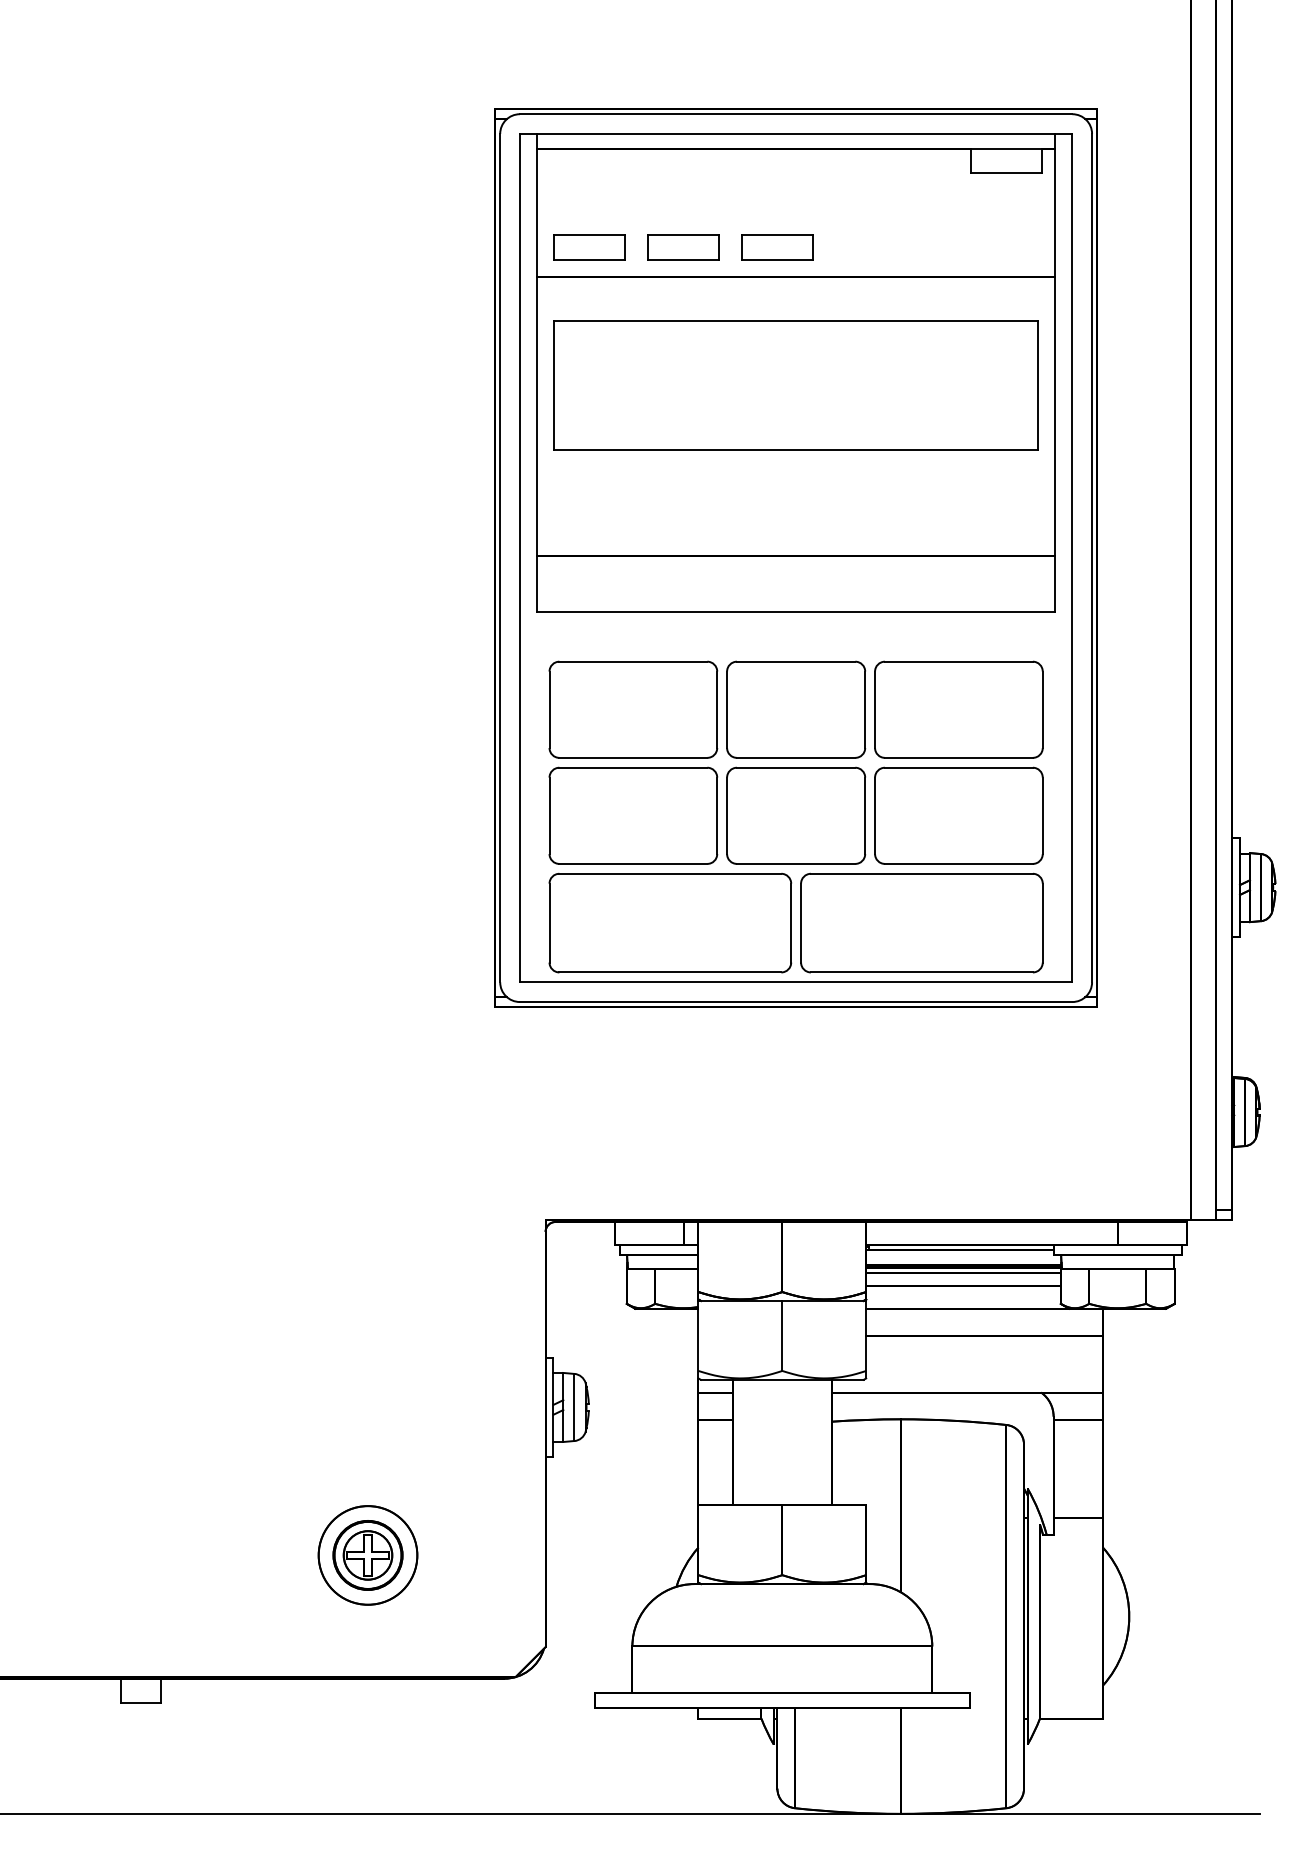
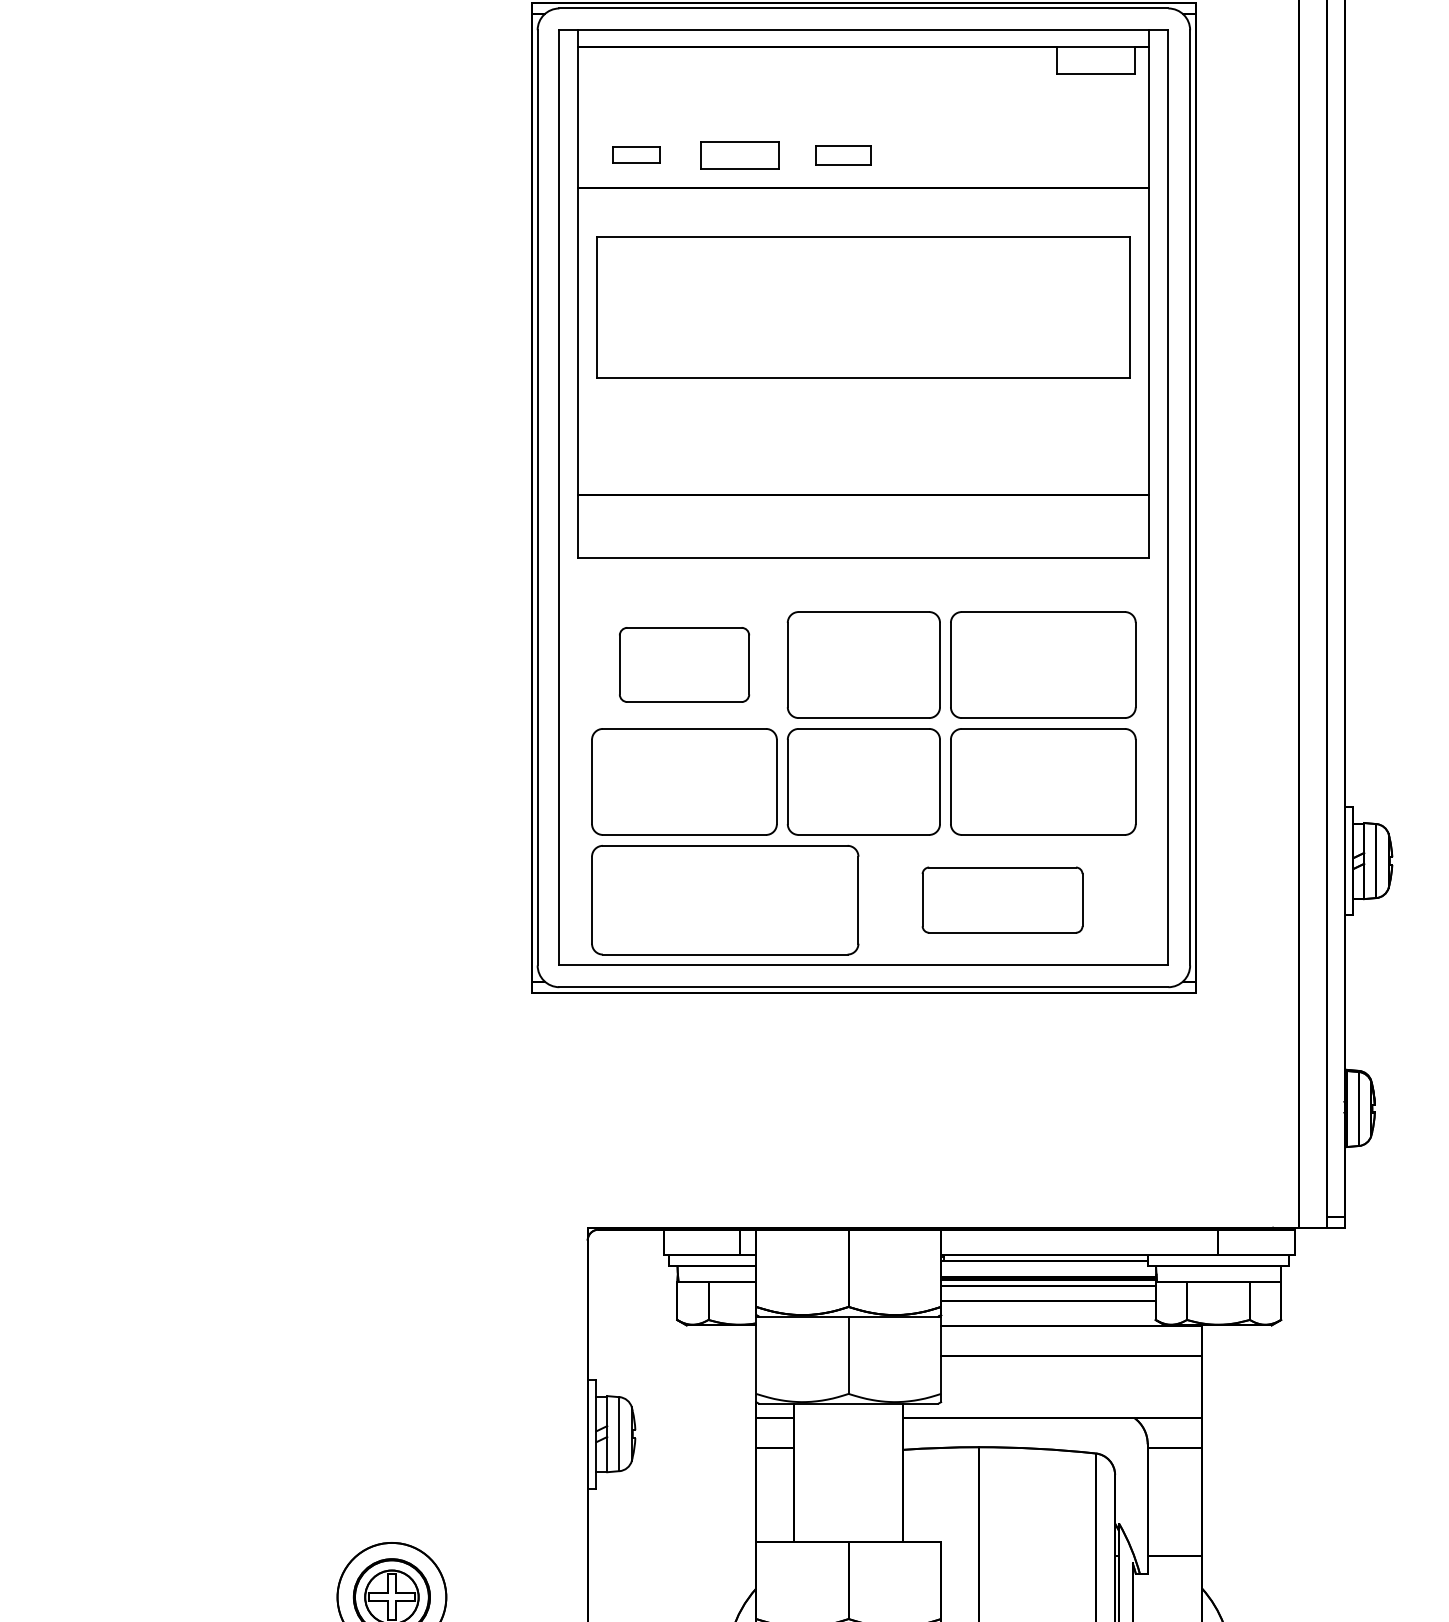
part: (589, 247) -> (636, 155), size x0.6
part: (777, 247) -> (843, 155), size x0.7
part: (633, 709) -> (684, 664), size x0.7
part: (921, 922) -> (1002, 899), size x0.6

